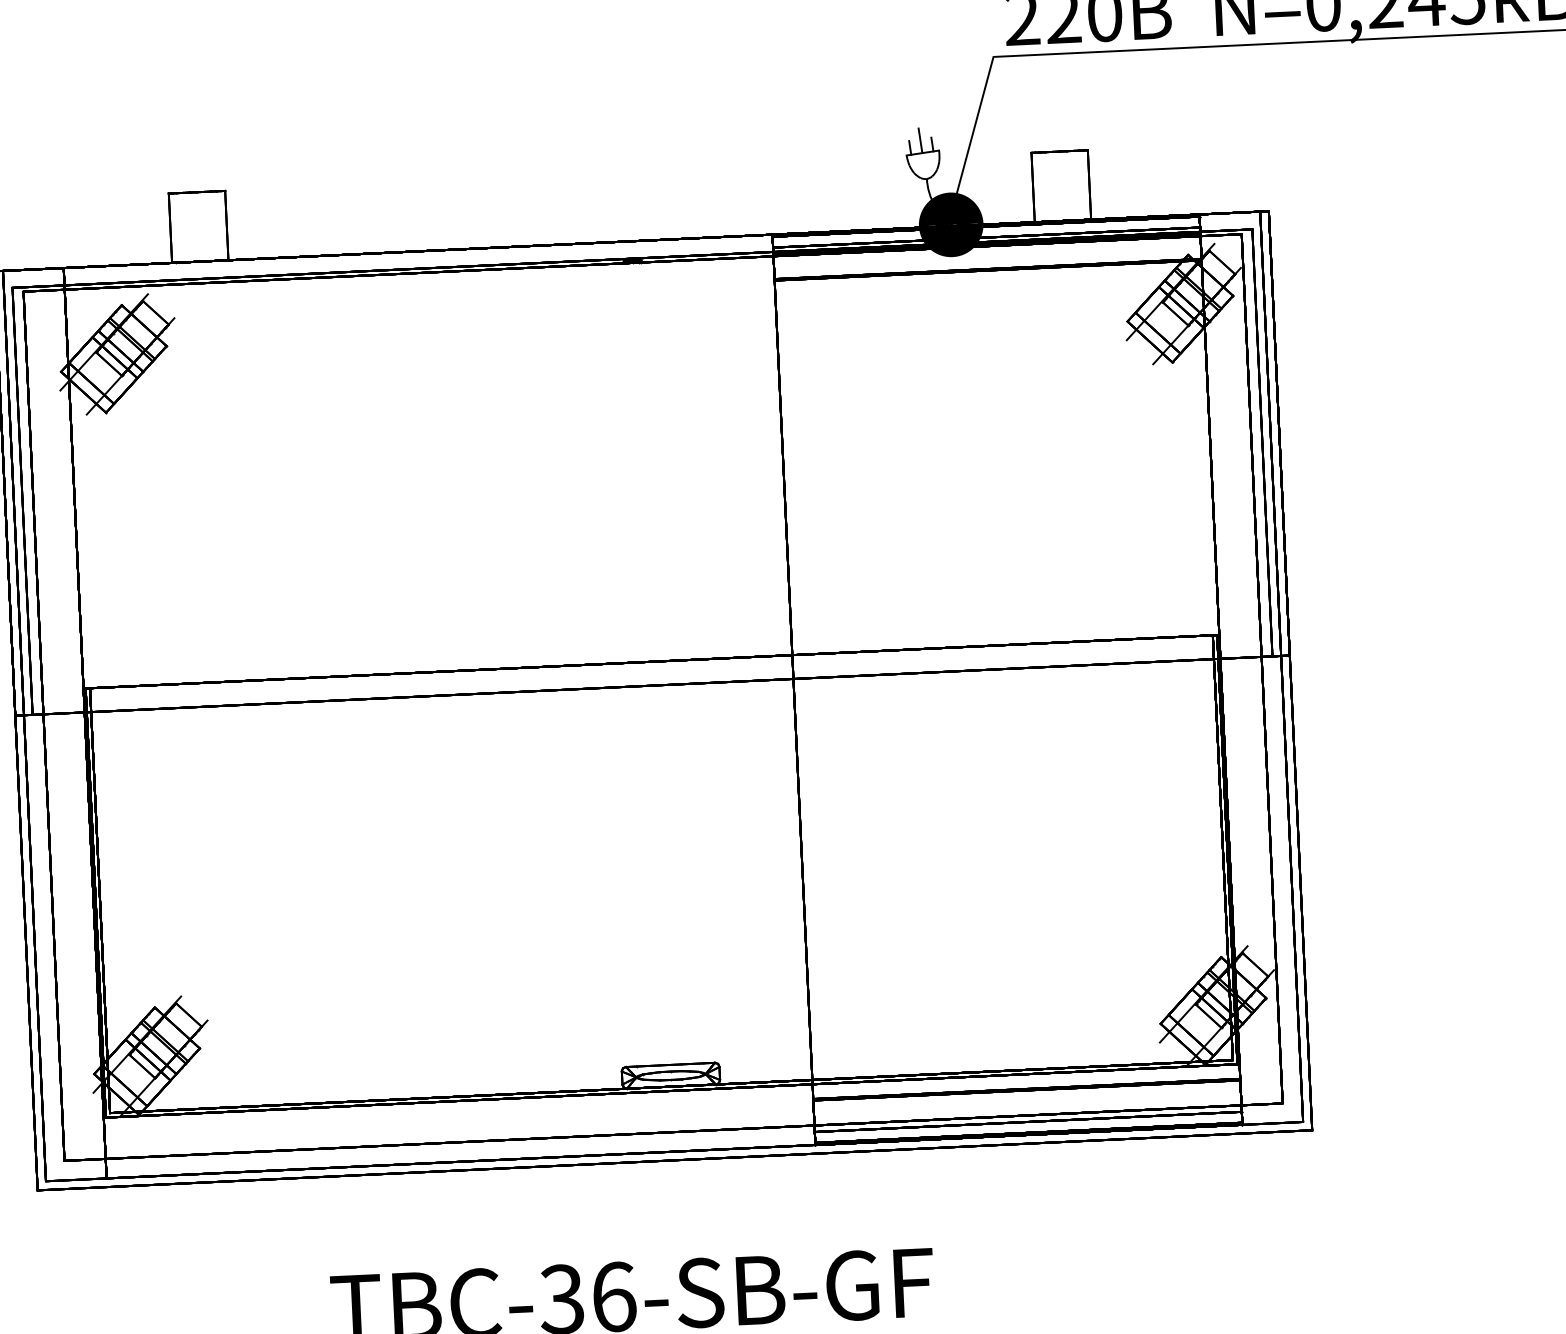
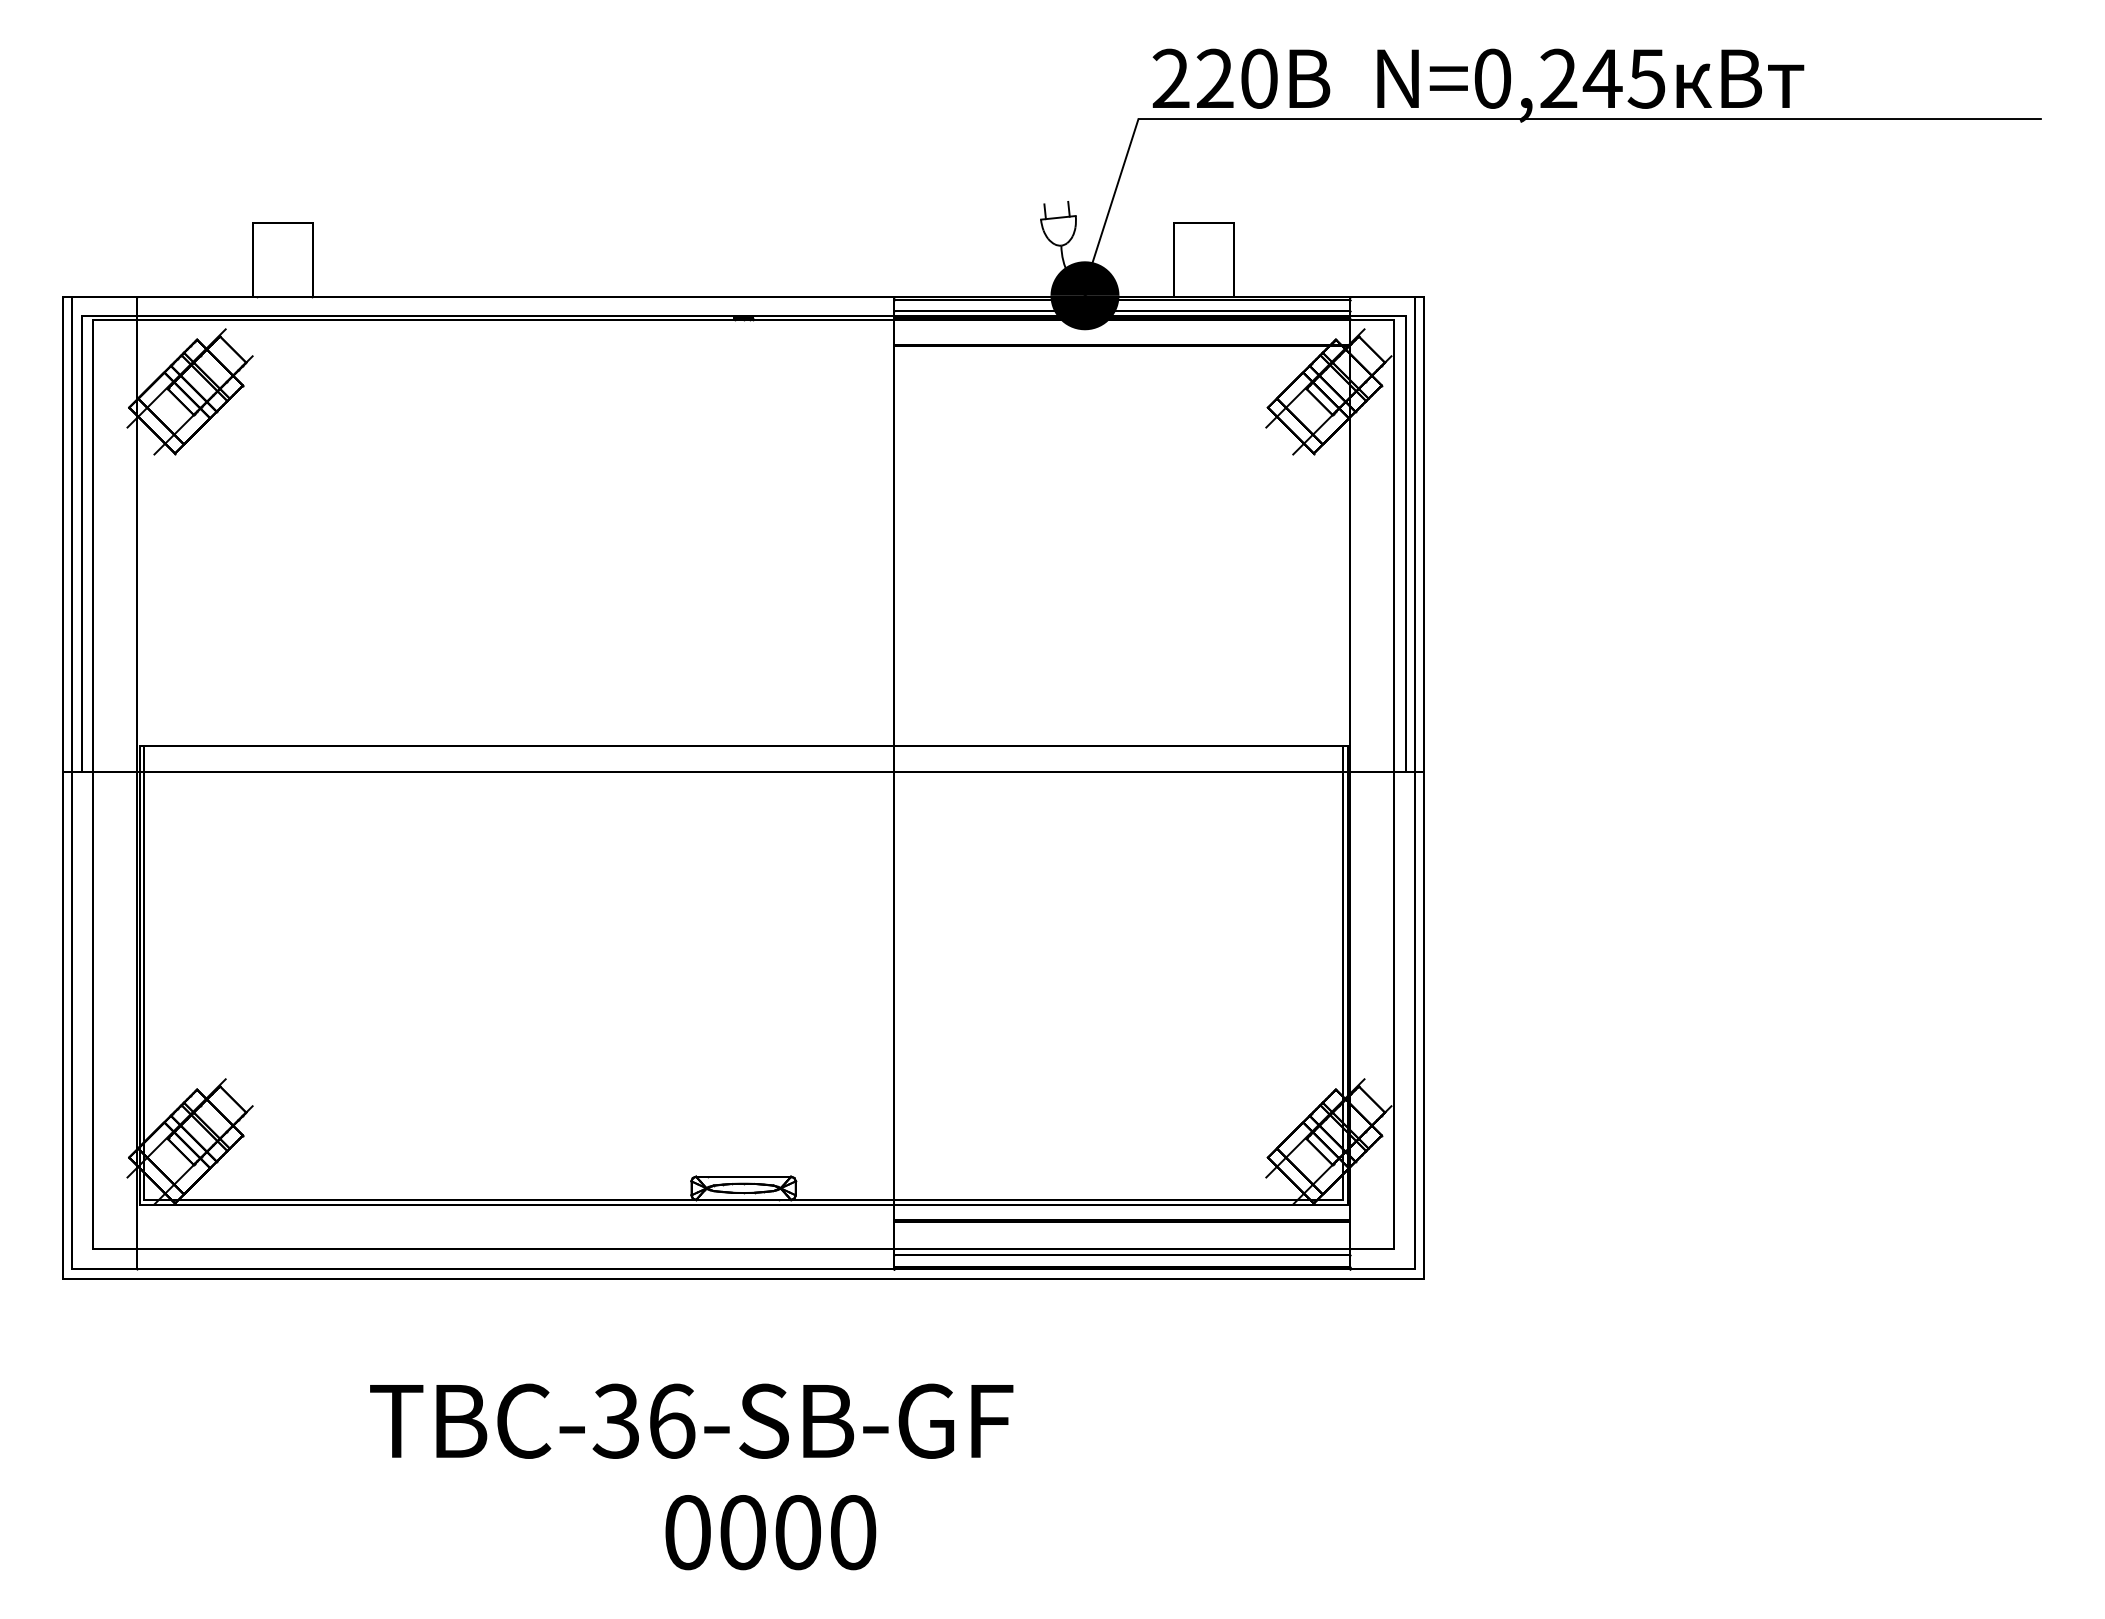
line: (920, 140) -> (1056, 204), removed

